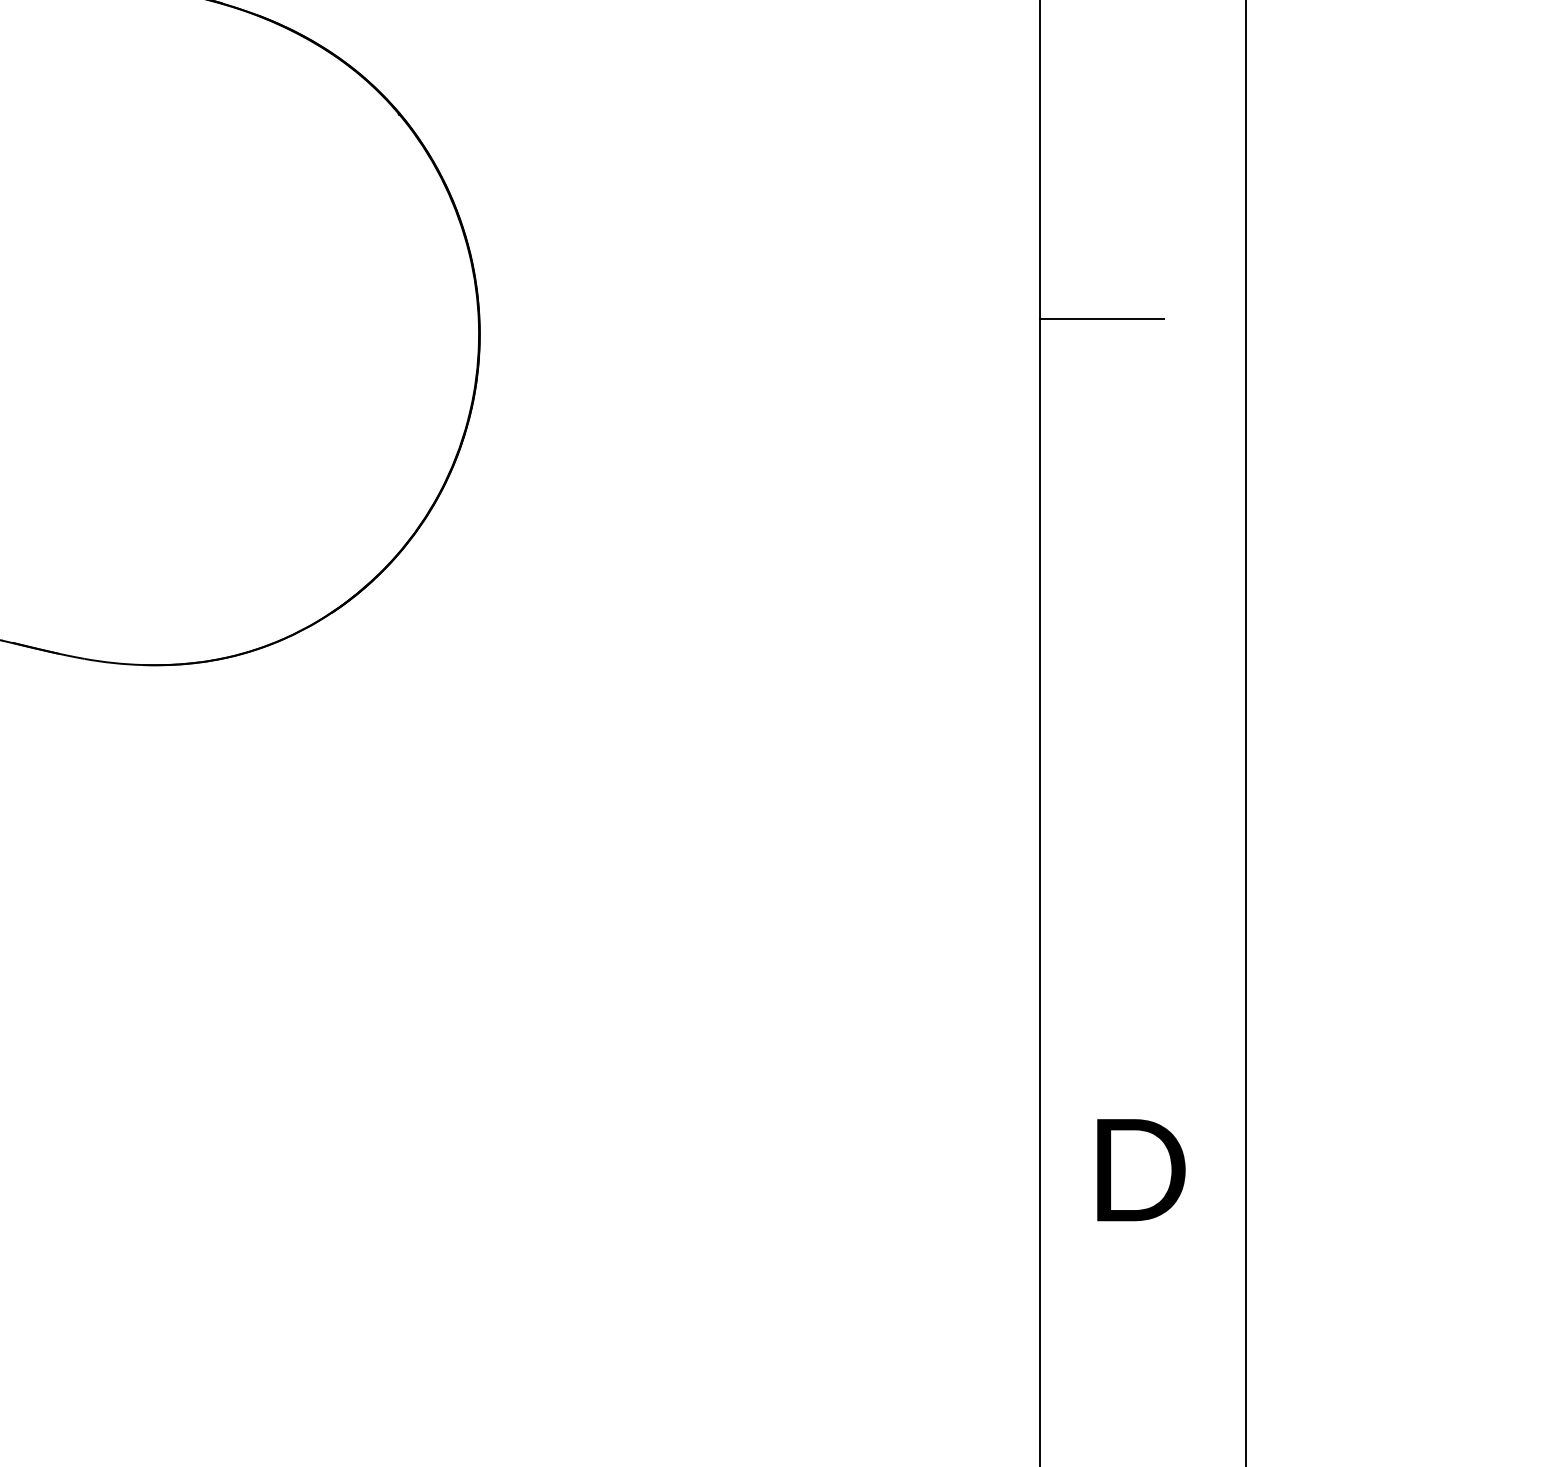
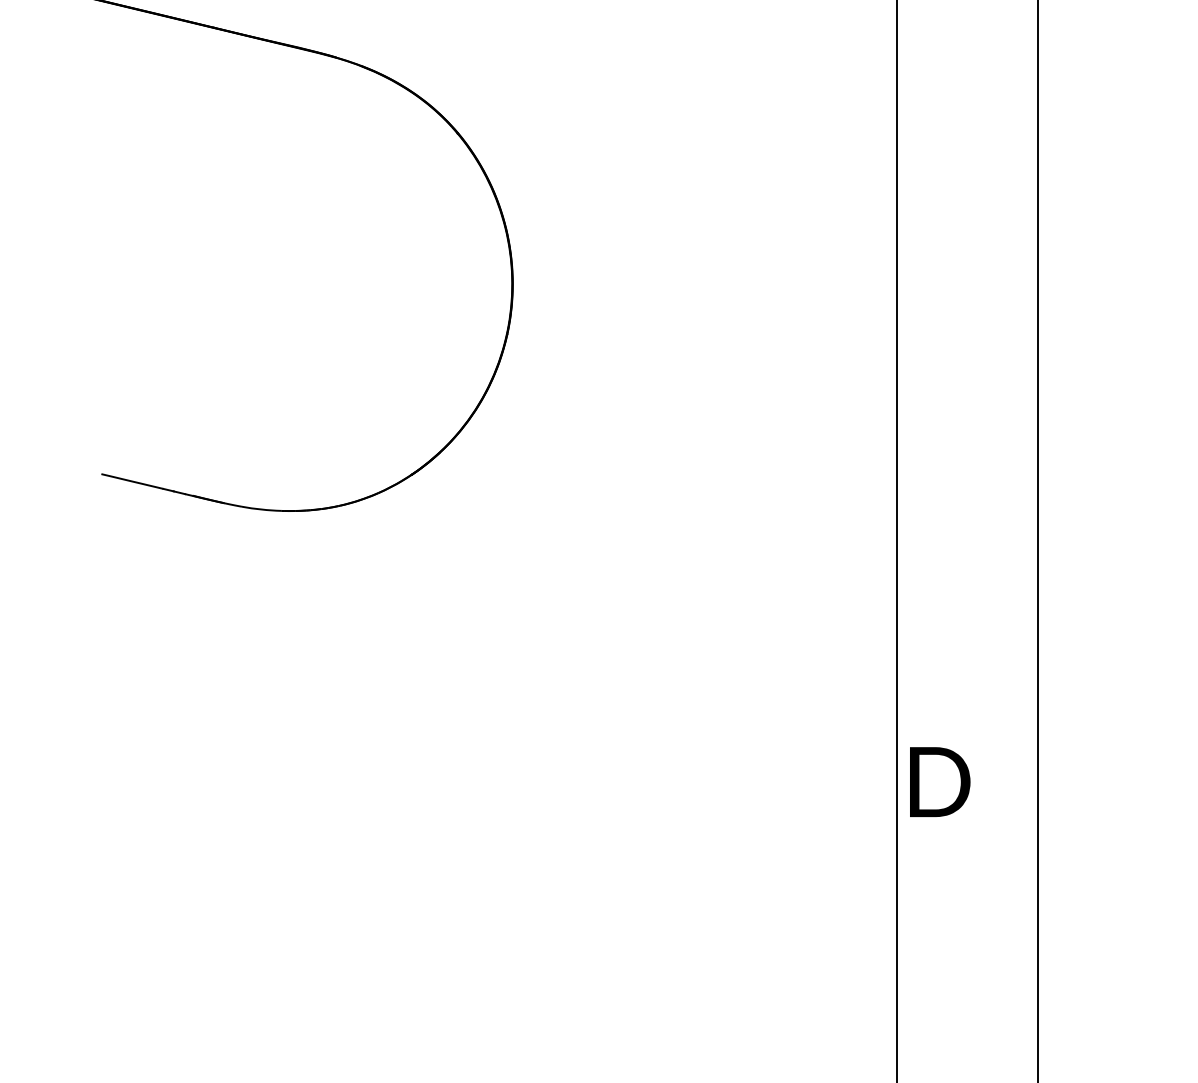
line: (1100, 318) -> (938, 273), removed
text: (1141, 1169) -> (940, 781), moved

